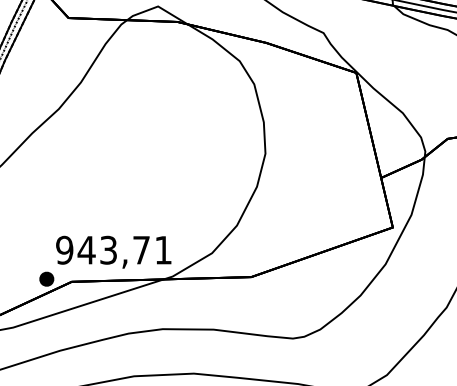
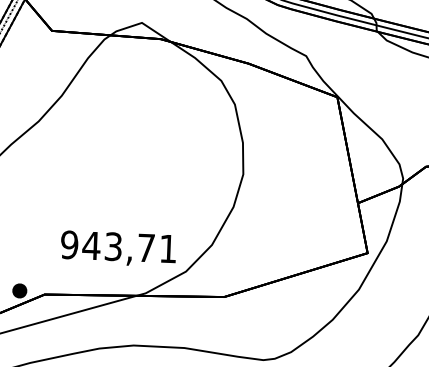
text: (113, 251) -> (118, 248), moved

